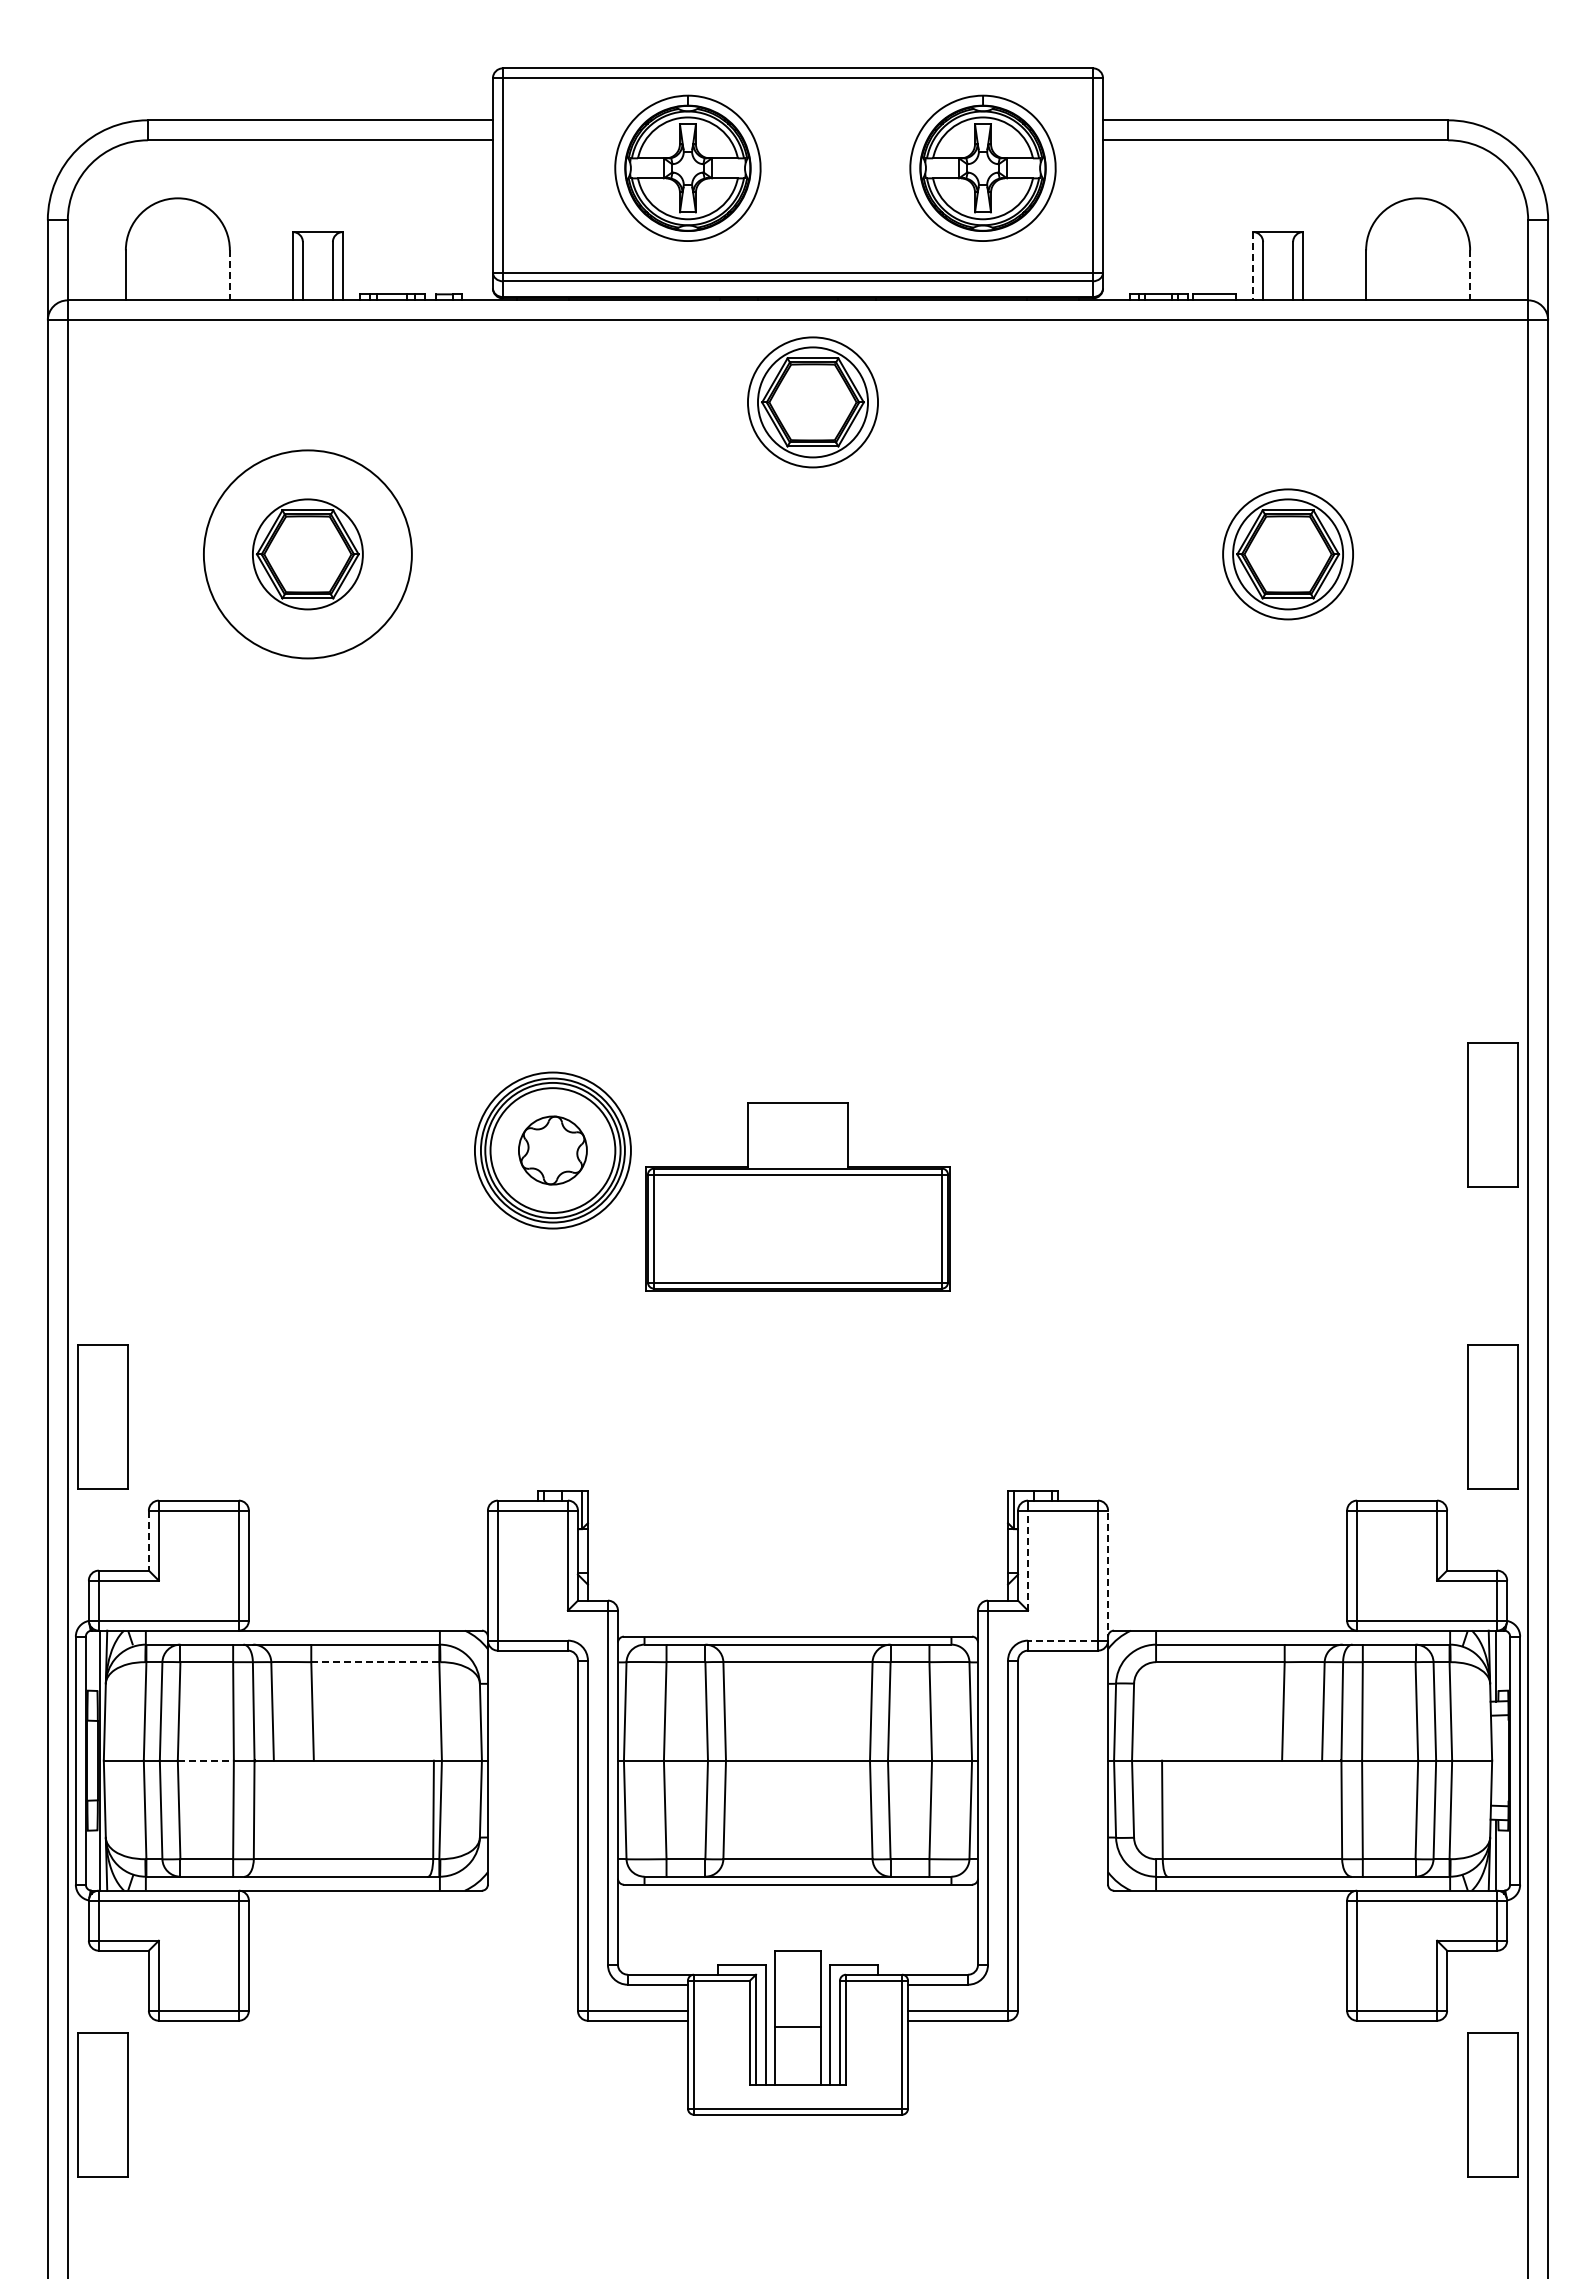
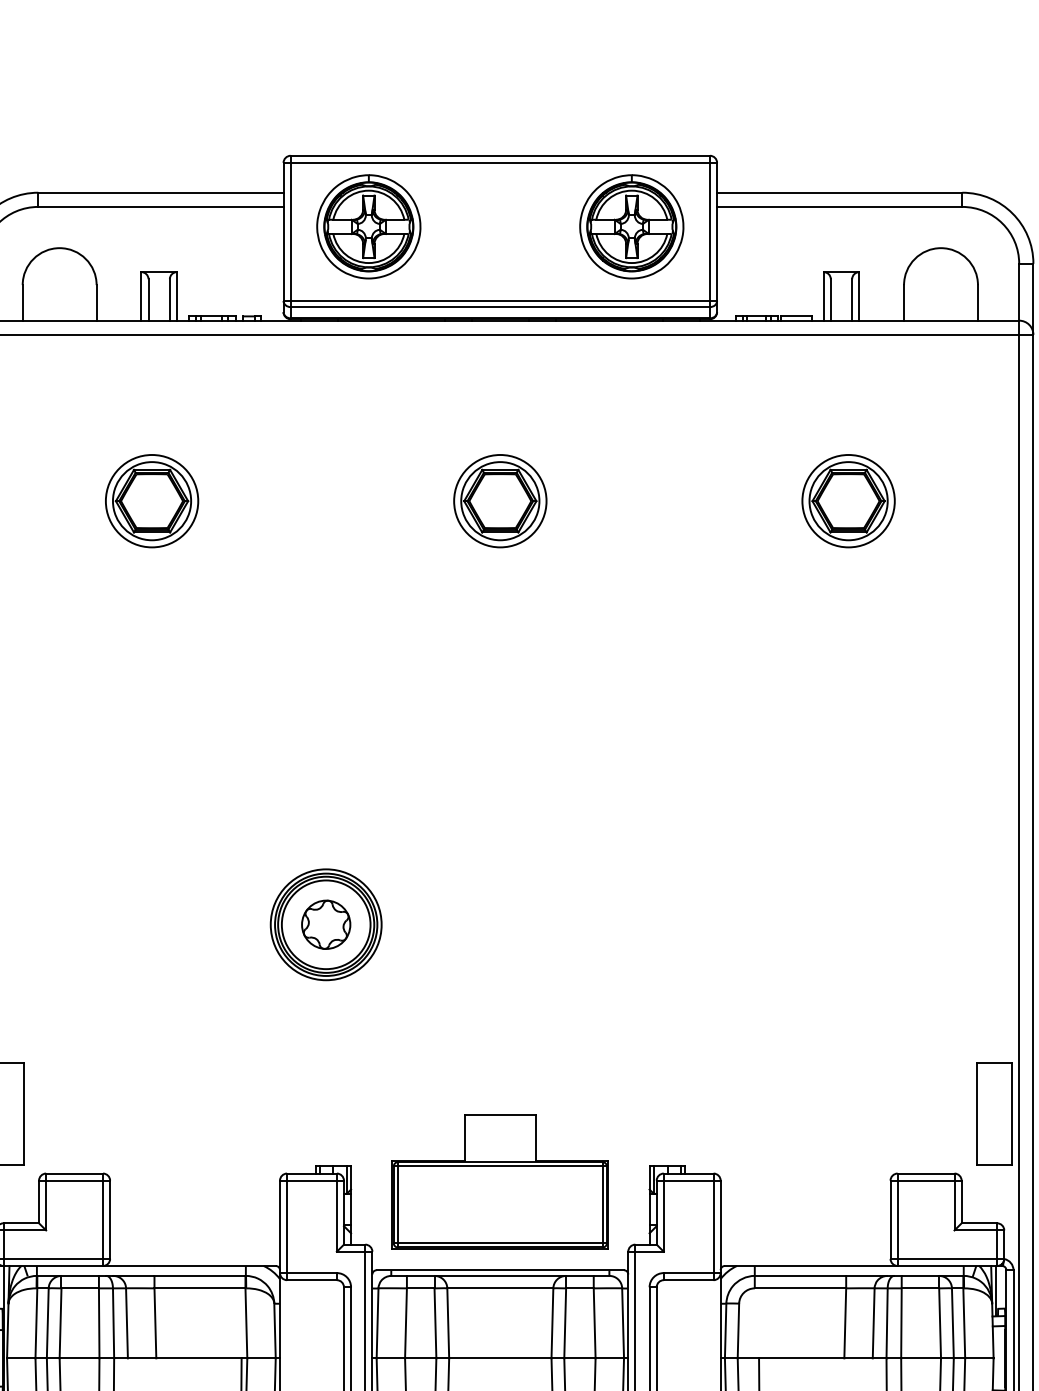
part: (687, 167) -> (368, 226), moved
line: (1253, 266) -> (824, 296), dashed -> solid
line: (229, 275) -> (96, 302), dashed -> solid
line: (1470, 275) -> (978, 302), dashed -> solid
part: (812, 402) -> (499, 501), moved
circle: (307, 554) -> (151, 501), size x0.62
part: (1492, 1114) -> (993, 899), removed
part: (797, 1196) -> (499, 1182), moved
line: (148, 1541) -> (38, 1202), dashed -> solid
line: (1028, 1560) -> (664, 1216), dashed -> solid
line: (1108, 1575) -> (720, 1226), dashed -> solid
line: (1062, 1640) -> (688, 1272), dashed -> solid
line: (375, 1662) -> (200, 1288), dashed -> solid
line: (206, 1760) -> (80, 1358), dashed -> solid

